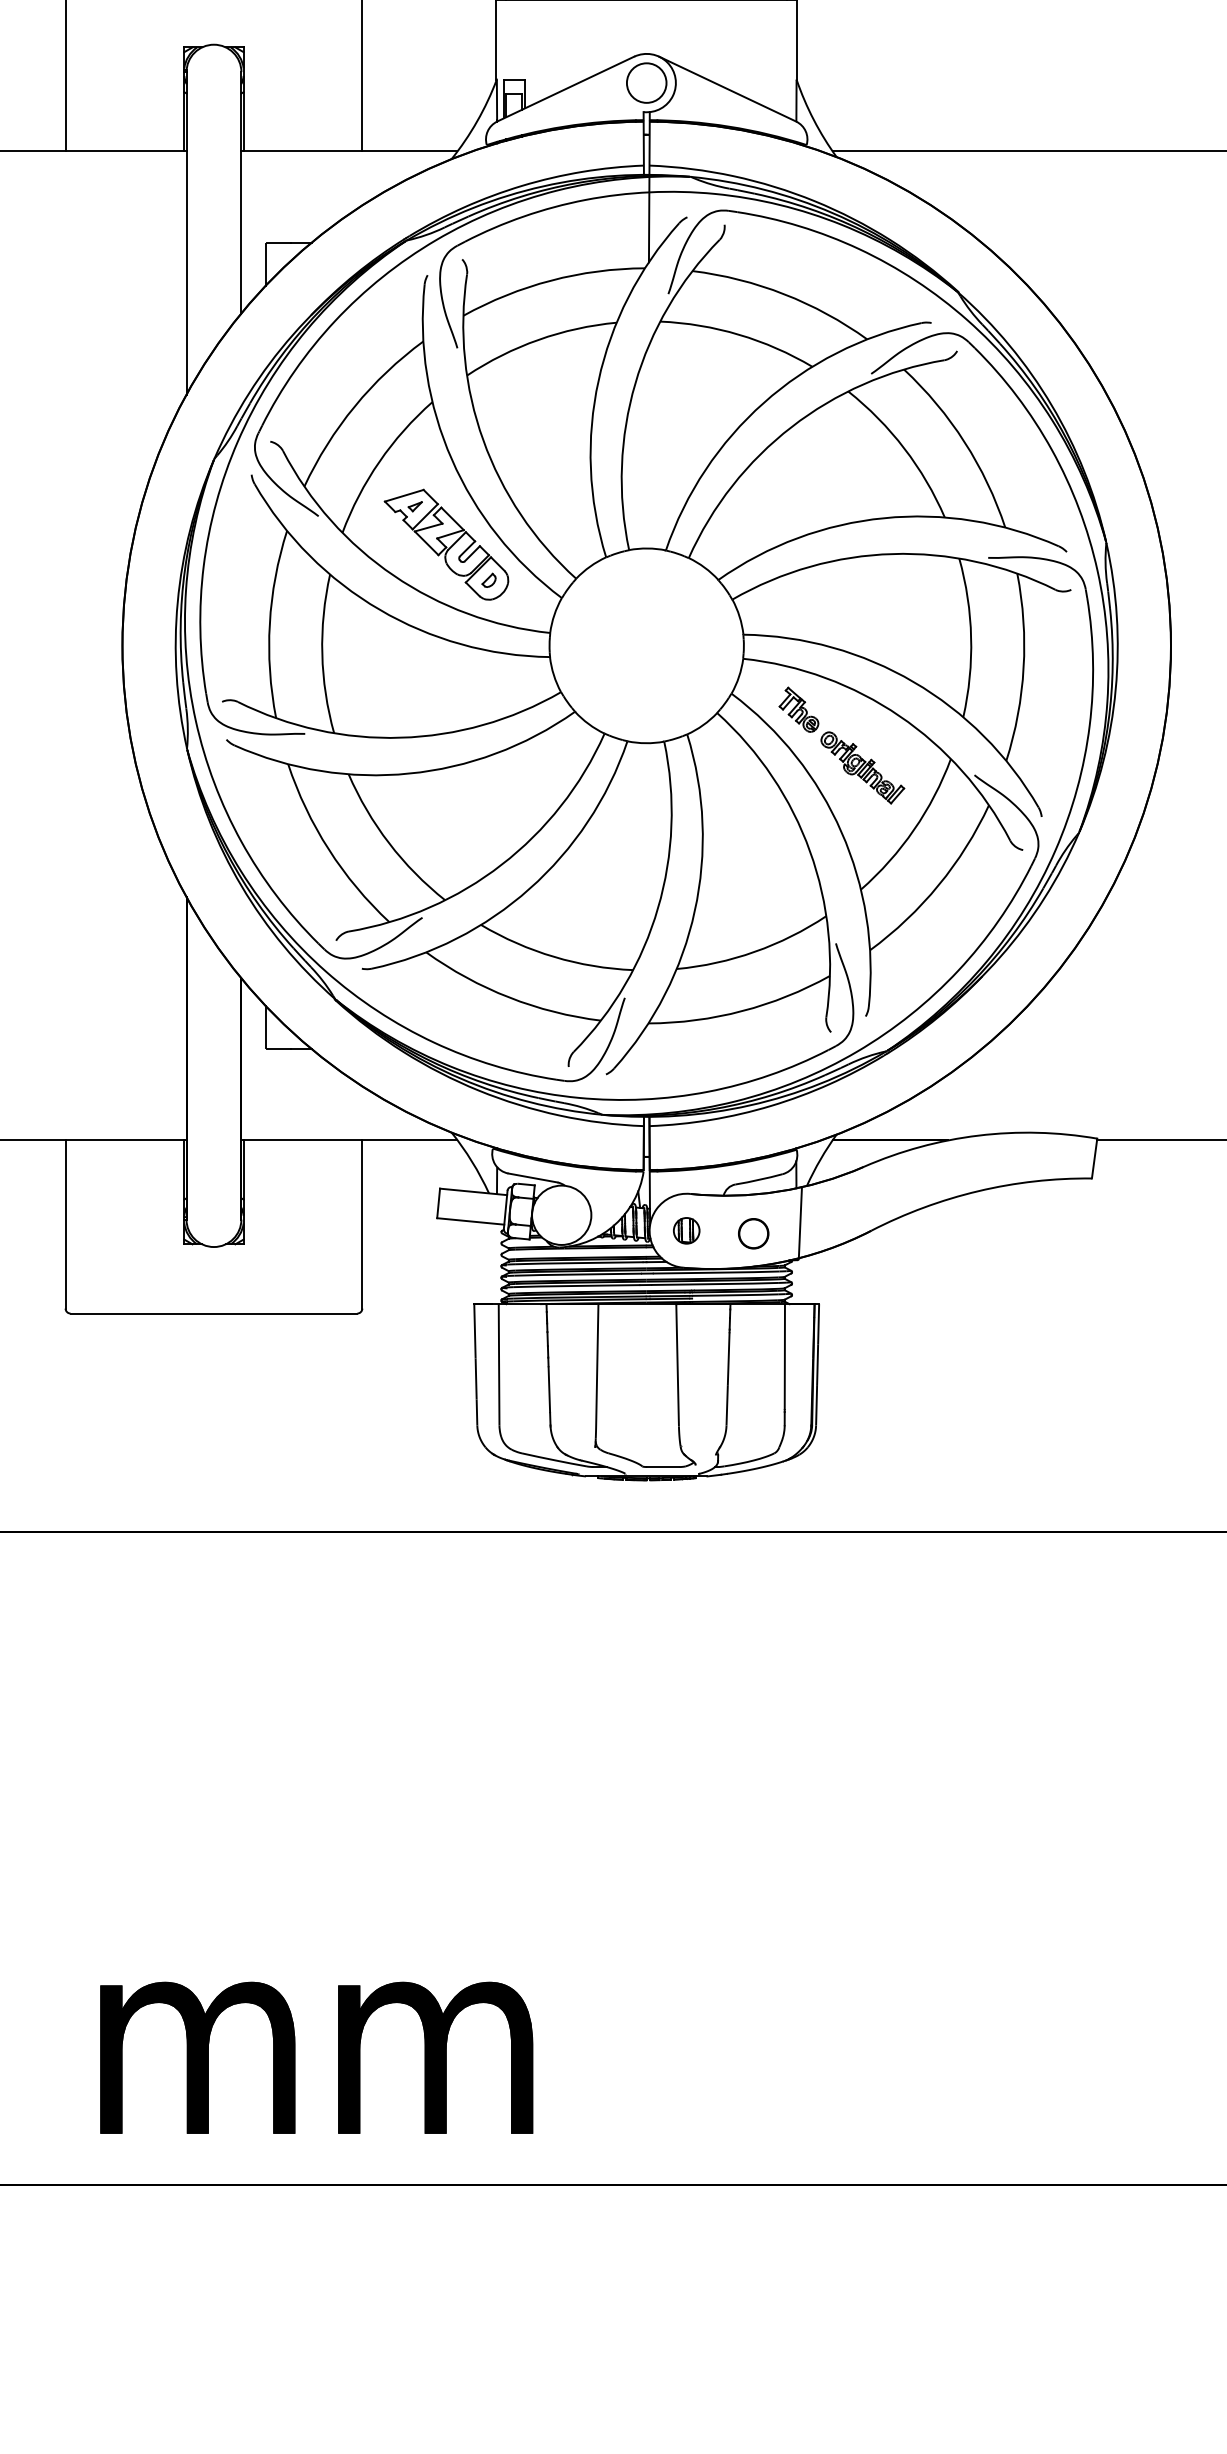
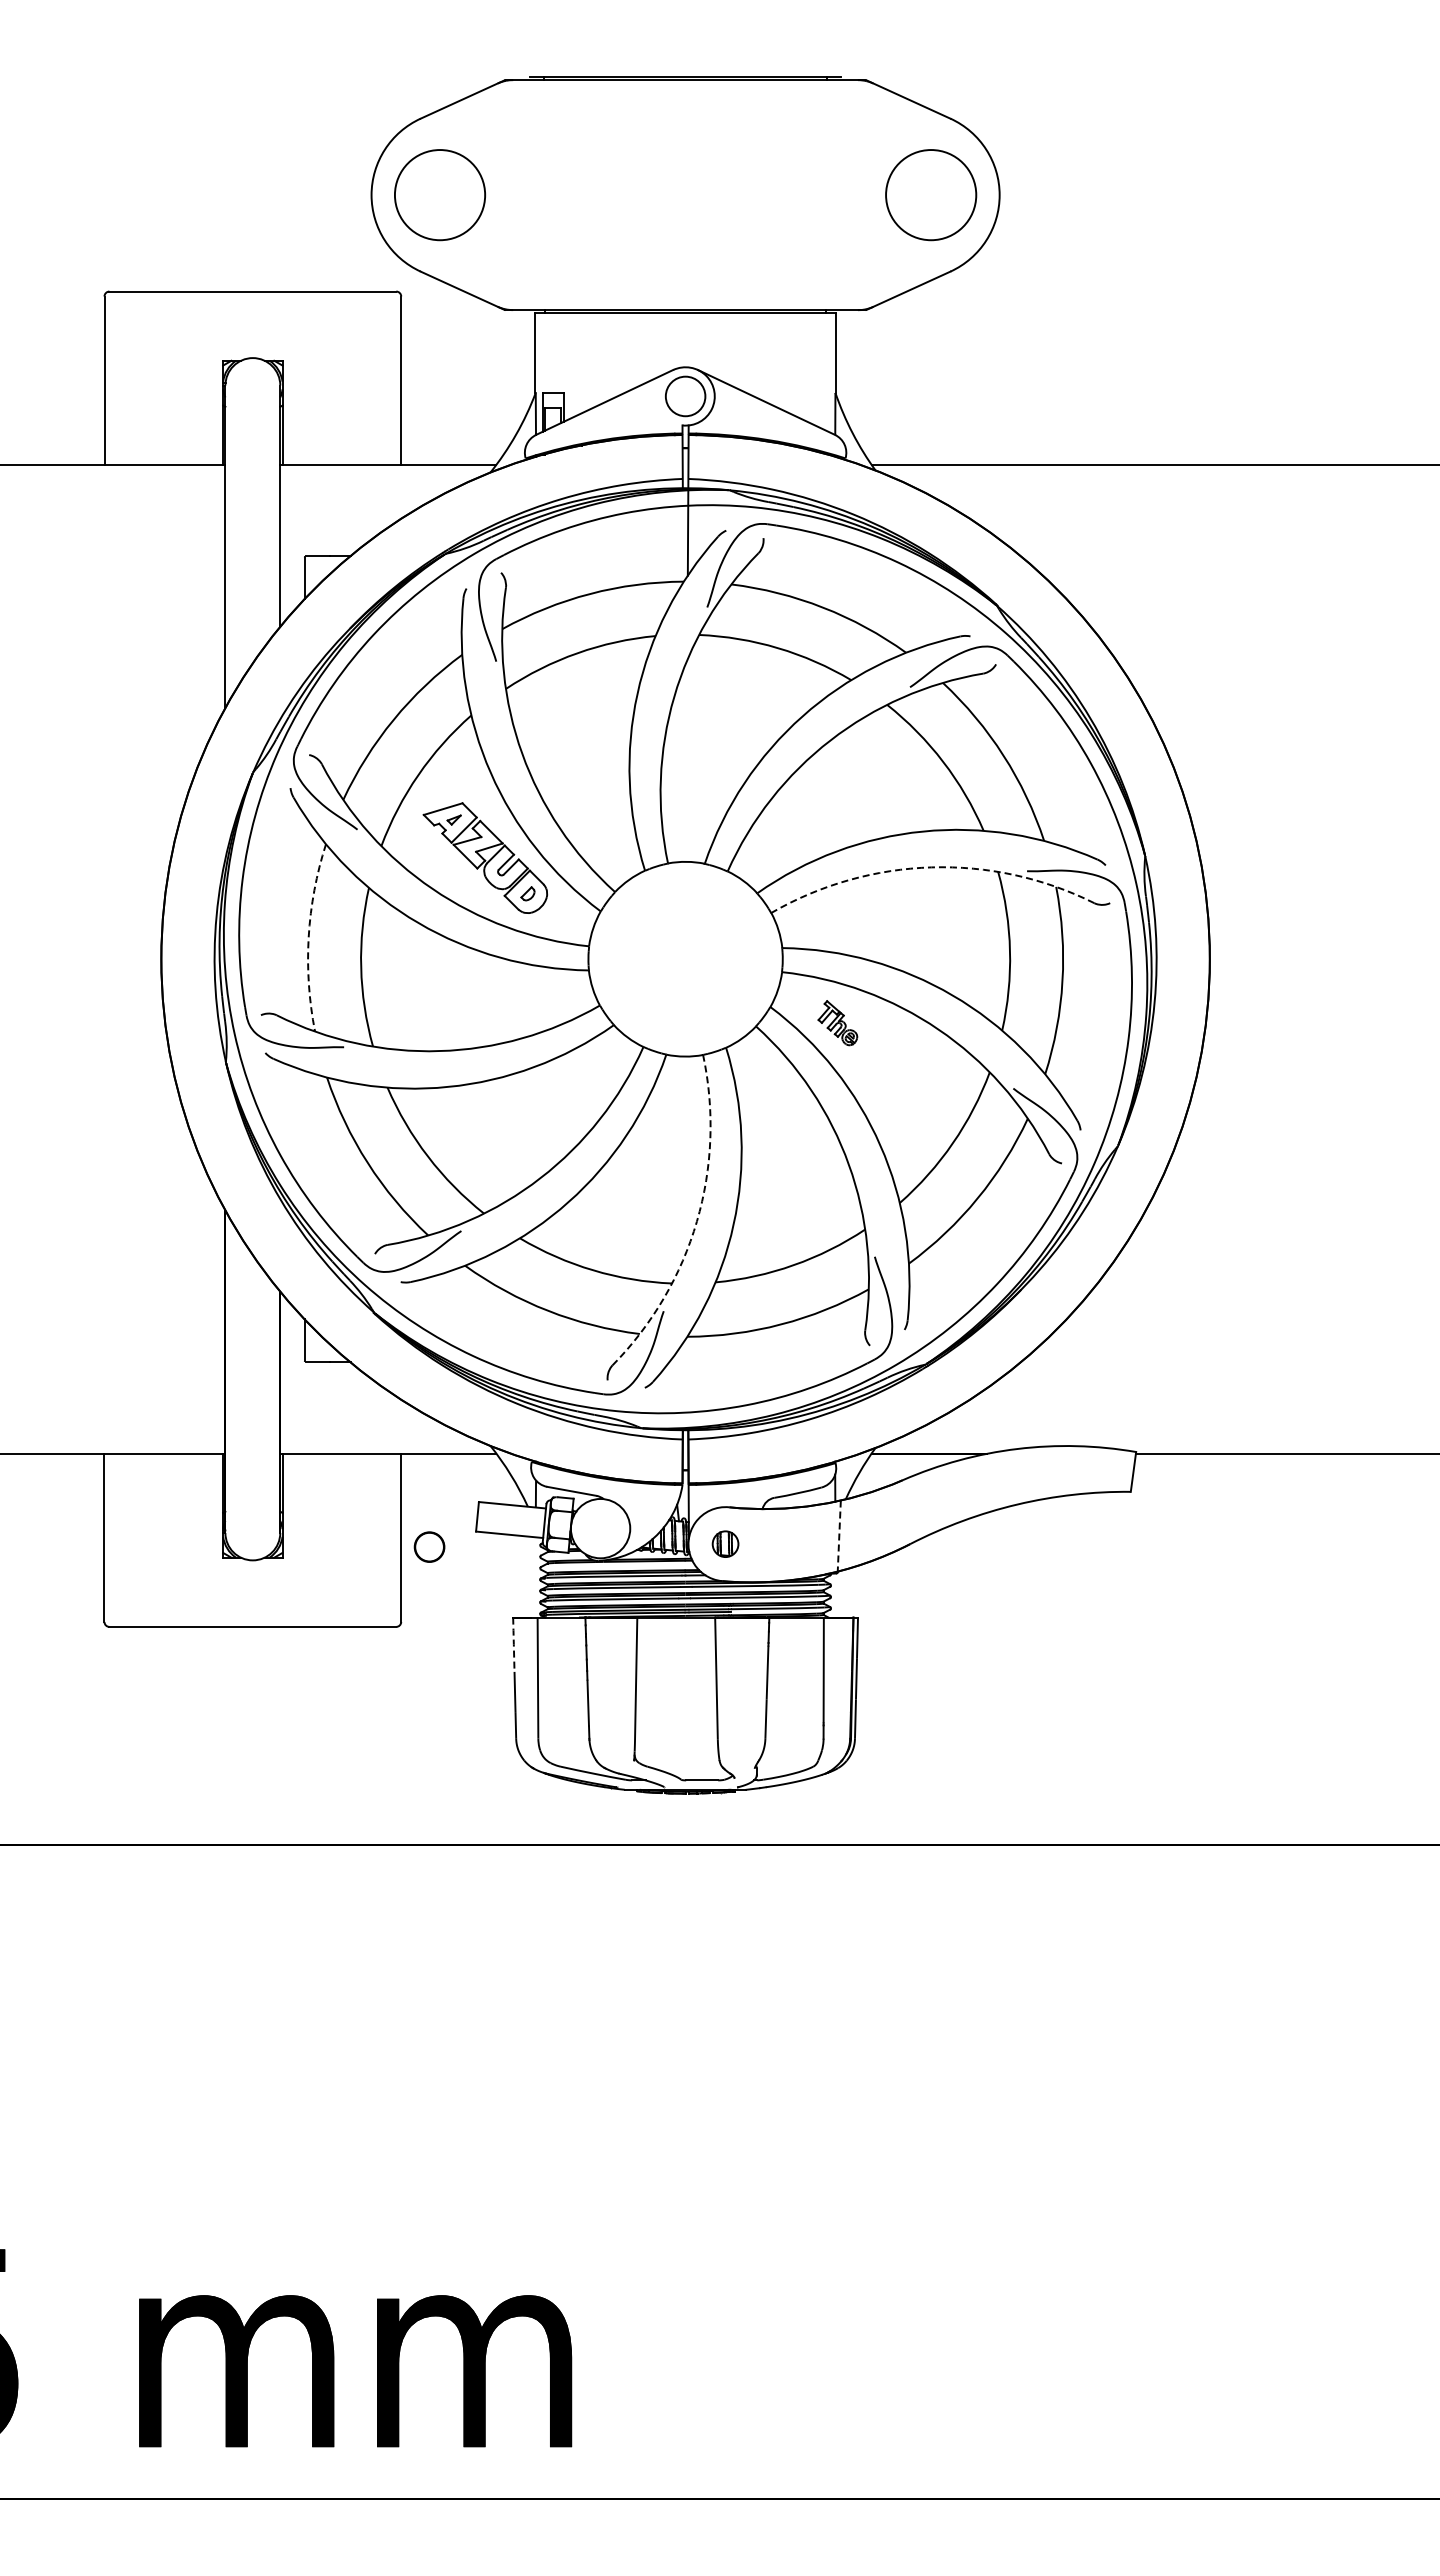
arc: (892, 554) -> (931, 867), solid -> dashed
arc: (269, 624) -> (308, 937), solid -> dashed
part: (862, 767) -> (901, 1080), removed
arc: (657, 908) -> (696, 1221), solid -> dashed
line: (800, 1223) -> (839, 1536), solid -> dashed
part: (753, 1233) -> (429, 1546), moved
line: (474, 1331) -> (513, 1644), solid -> dashed

